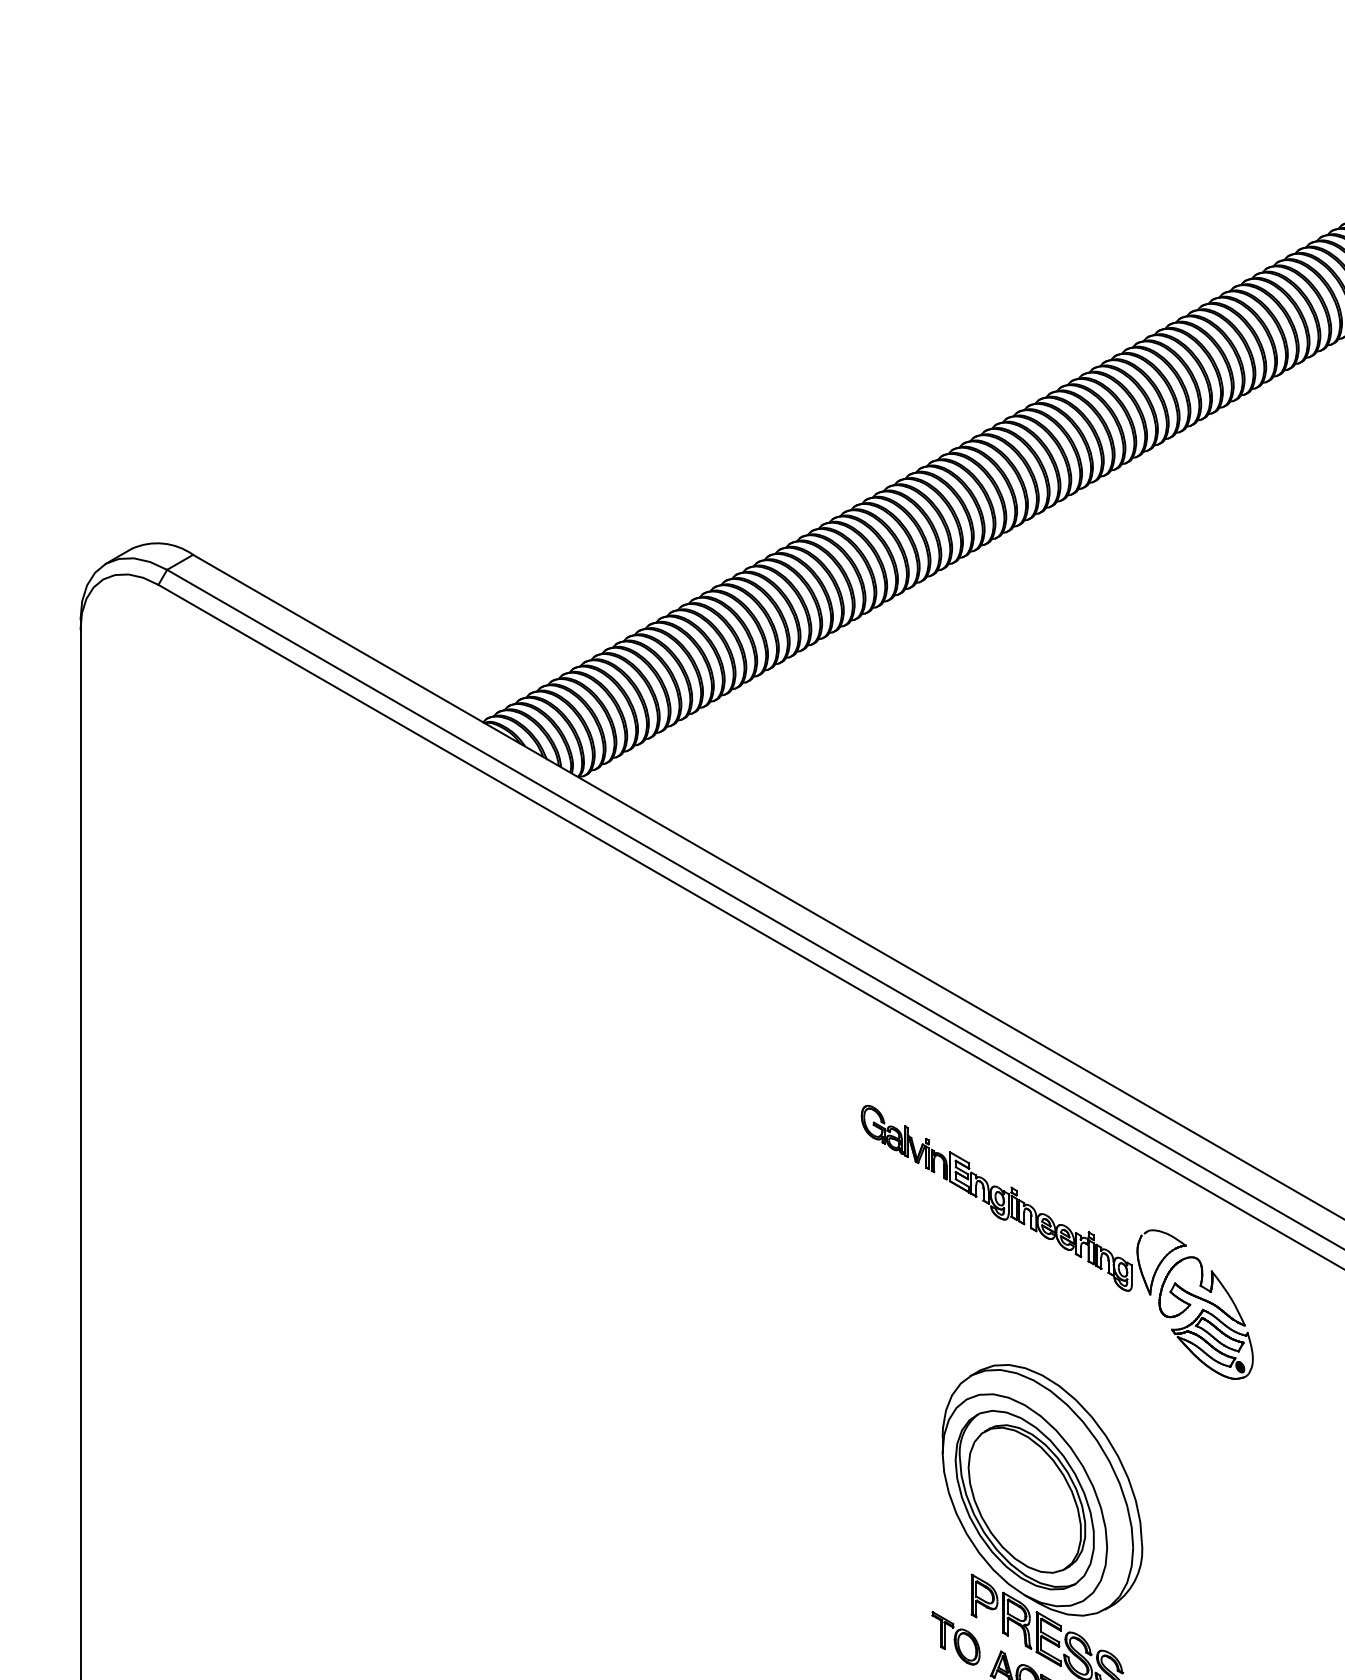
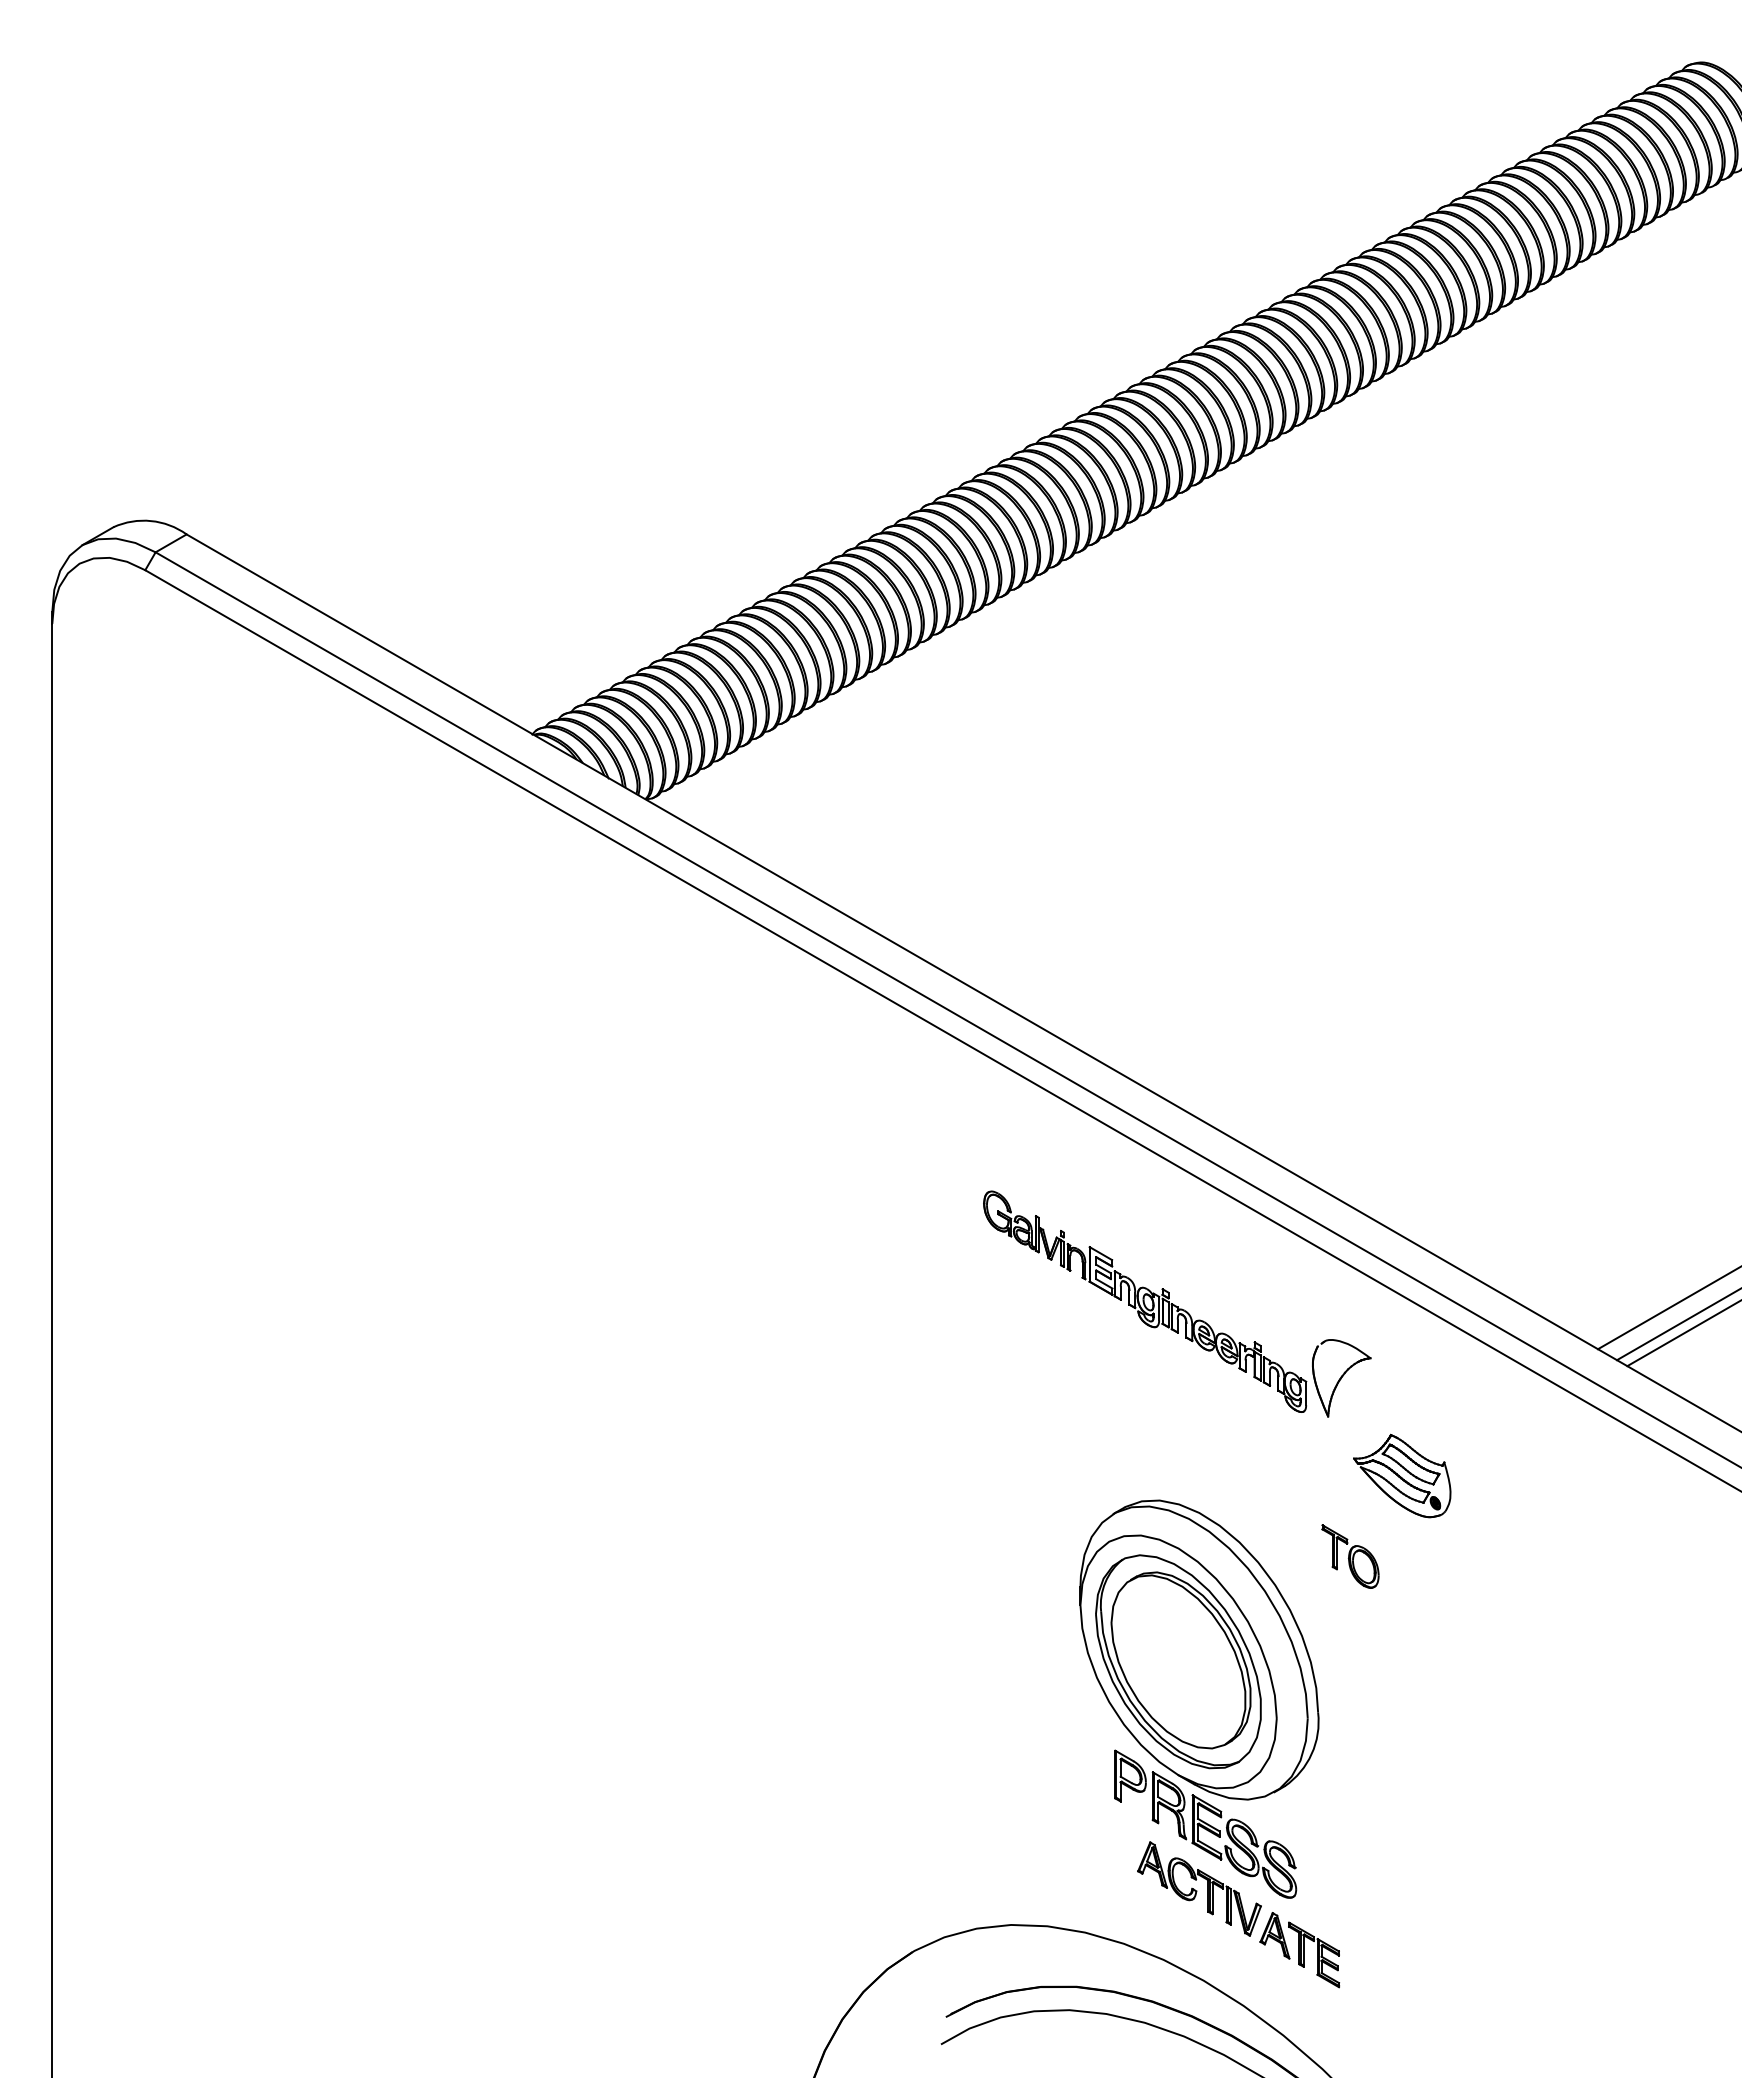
part: (1201, 1291) -> (1389, 1412), removed
part: (956, 1638) -> (1350, 1556), moved

